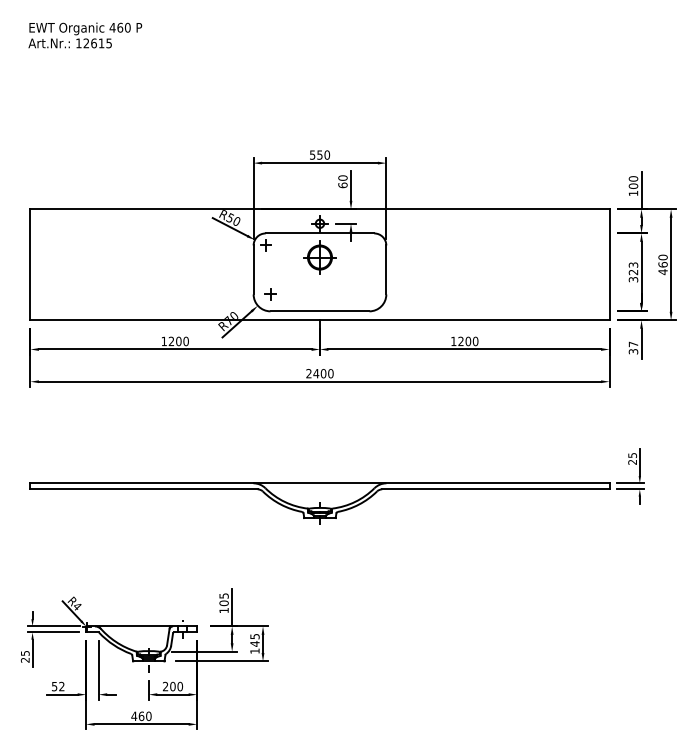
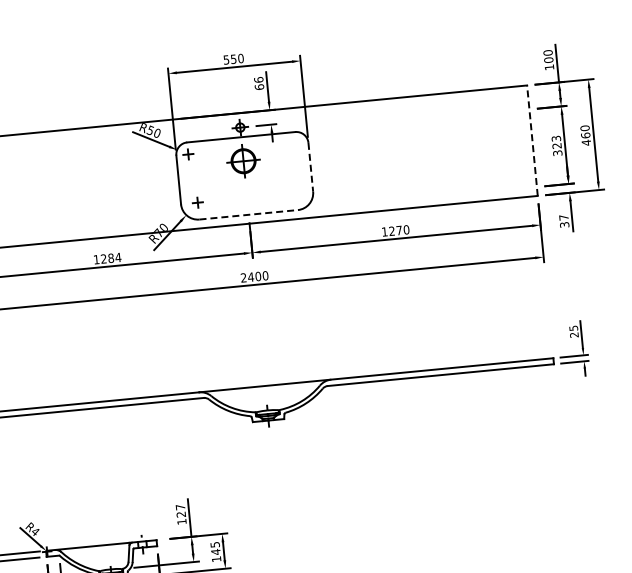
text: (342, 177) -> (258, 79), 60 -> 66
line: (609, 264) -> (532, 140), solid -> dashed
line: (386, 270) -> (311, 167), solid -> dashed
line: (320, 311) -> (249, 214), solid -> dashed
text: (182, 341) -> (114, 257), 1200 -> 1284
text: (468, 341) -> (399, 230), 1200 -> 1270
text: (223, 599) -> (180, 510), 105 -> 127

